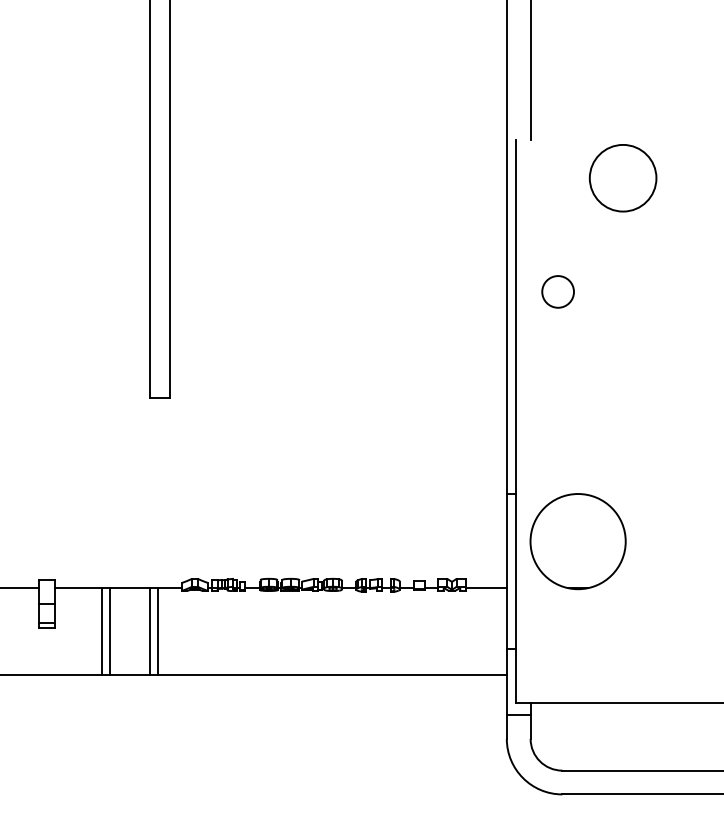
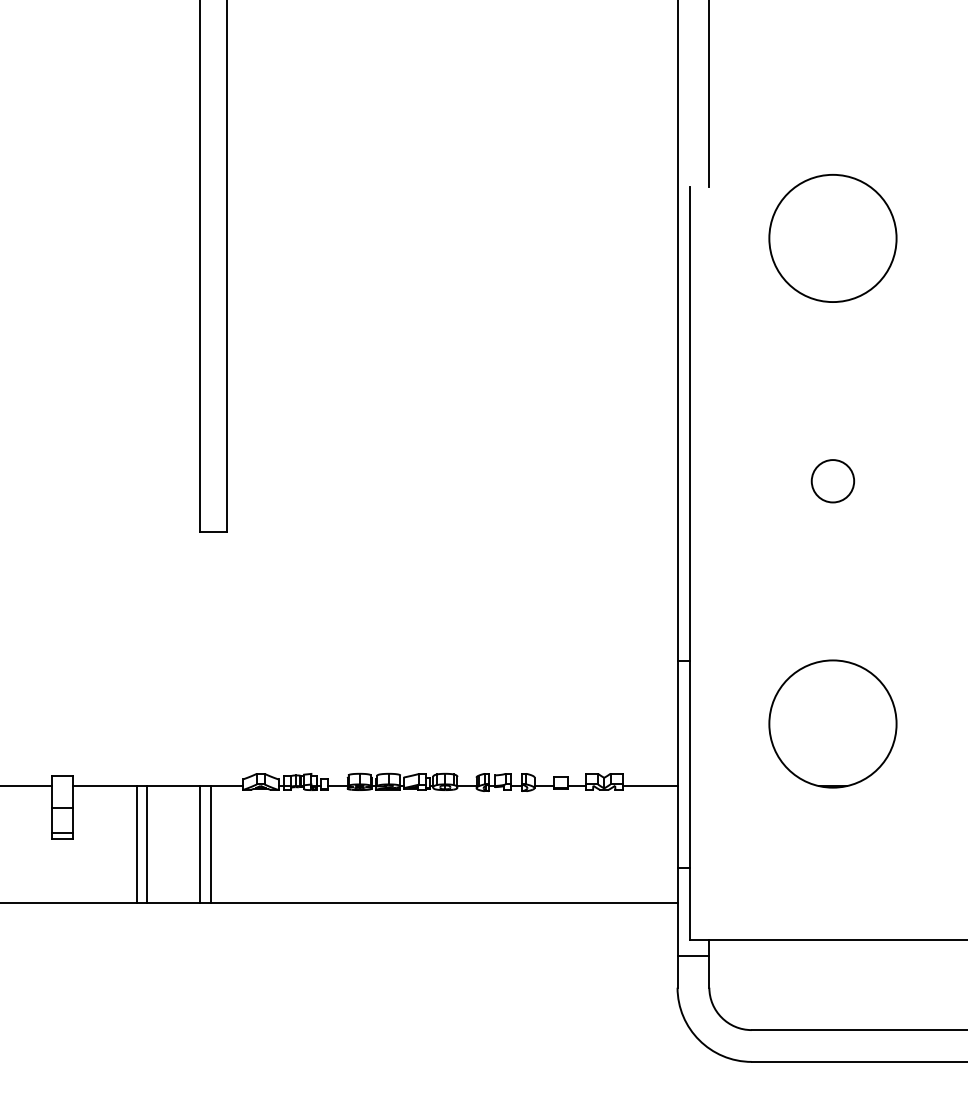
circle: (622, 177) -> (832, 237), size x1.43
circle: (557, 291) -> (832, 480), moved
circle: (577, 541) -> (832, 723), moved

